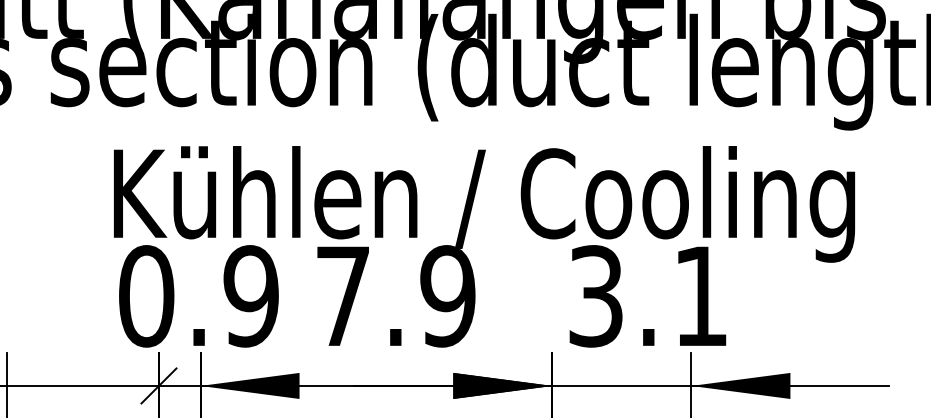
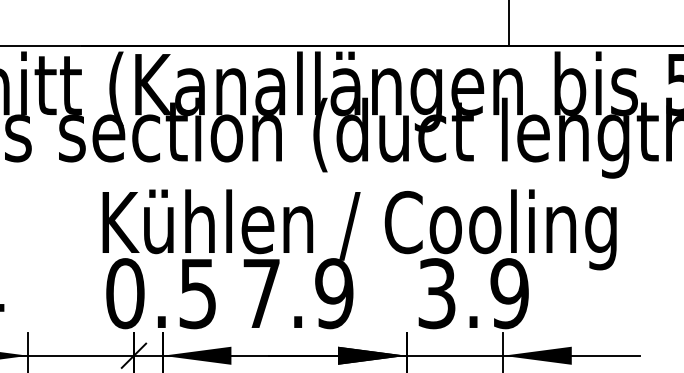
text: (250, 296) -> (197, 293), 0.9 -> 0.5
text: (700, 296) -> (509, 293), 3.1 -> 3.9

